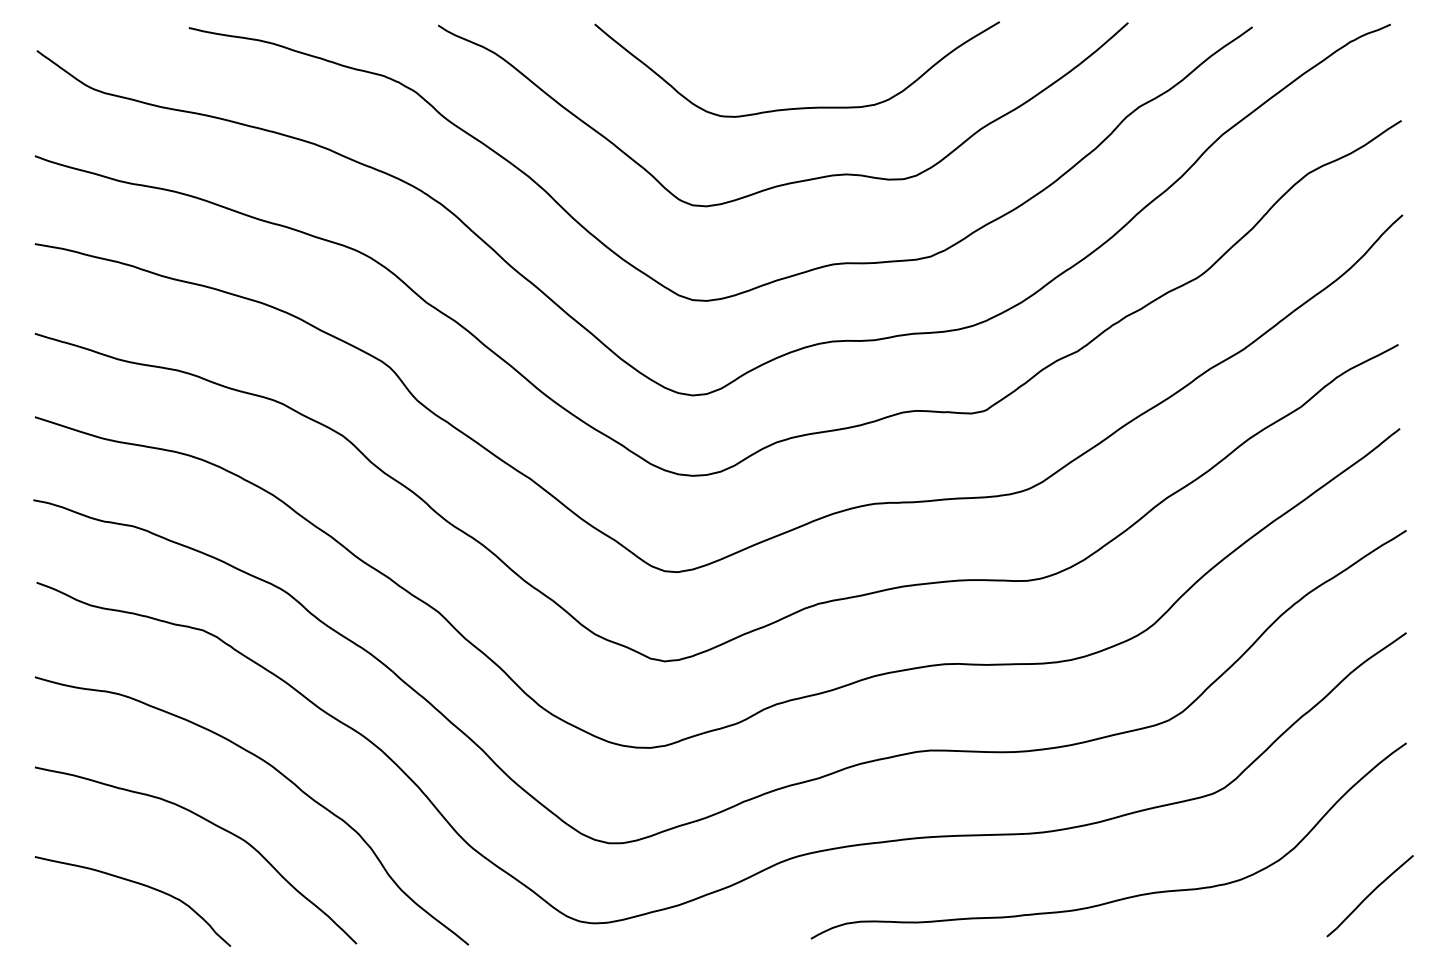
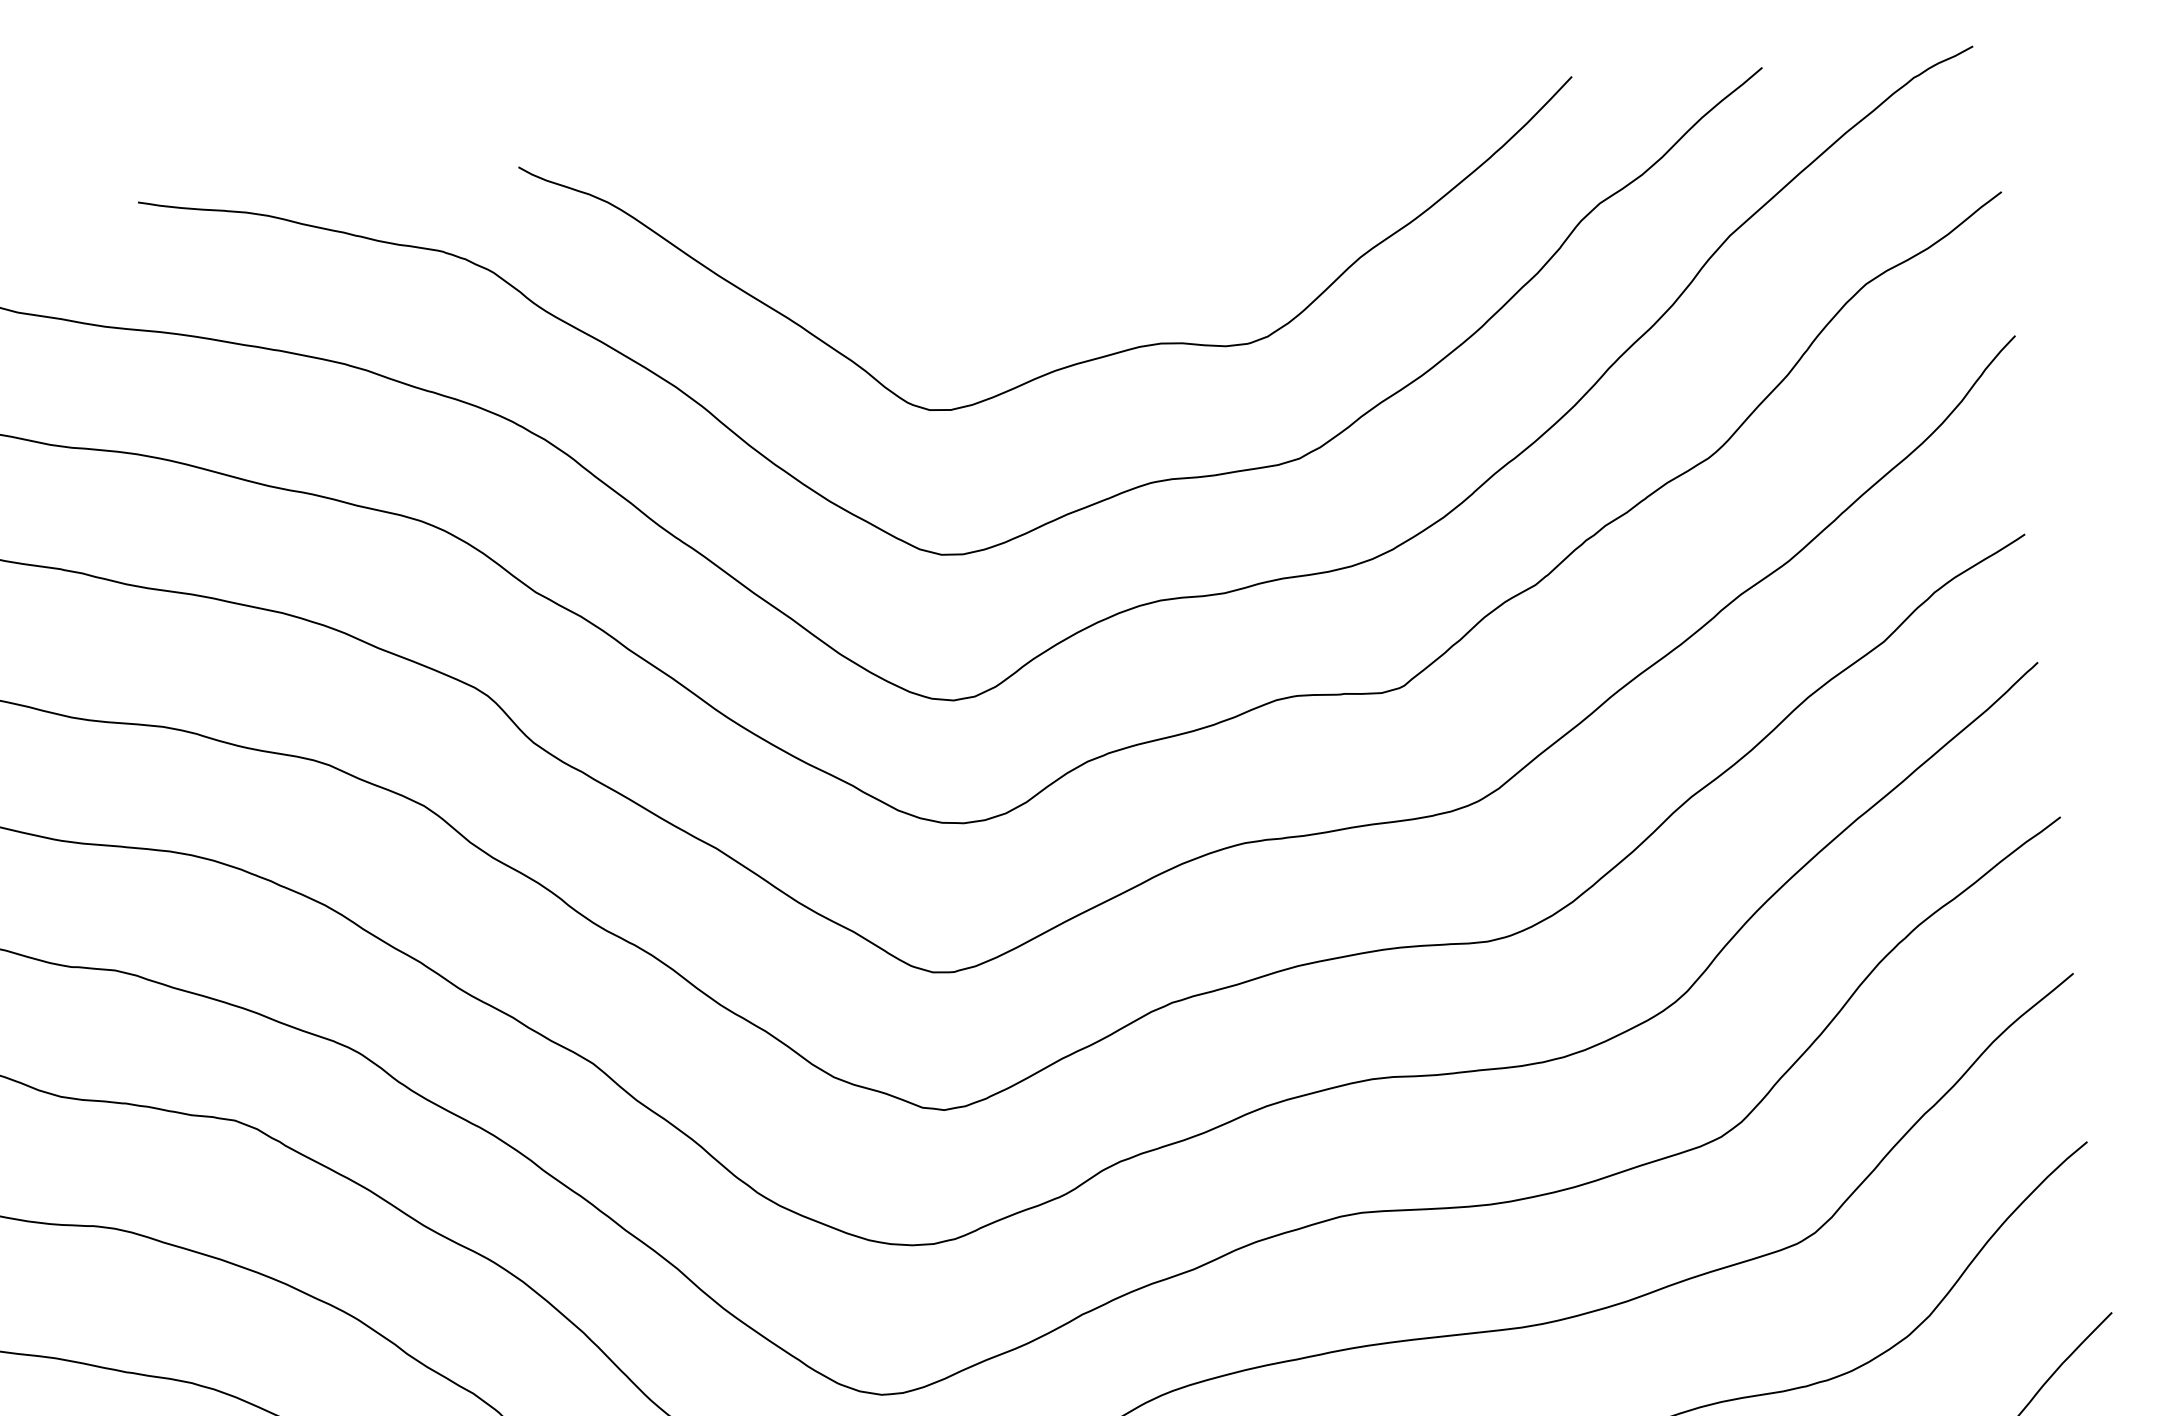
curve: (797, 107) -> (1077, 247), removed

